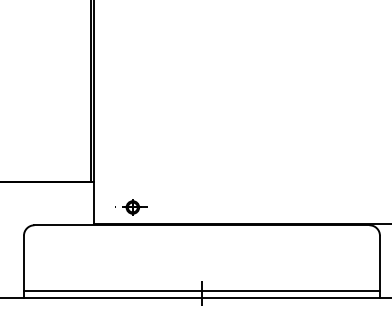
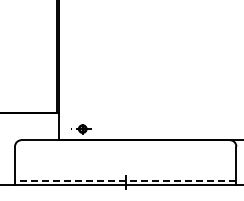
line: (201, 290) -> (125, 180), solid -> dashed

